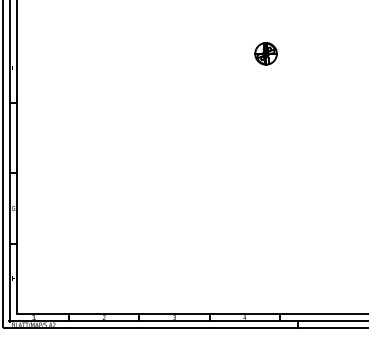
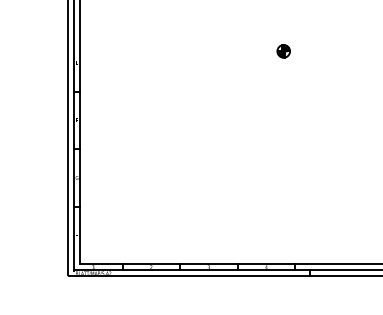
part: (265, 54) -> (283, 51), size x0.71

